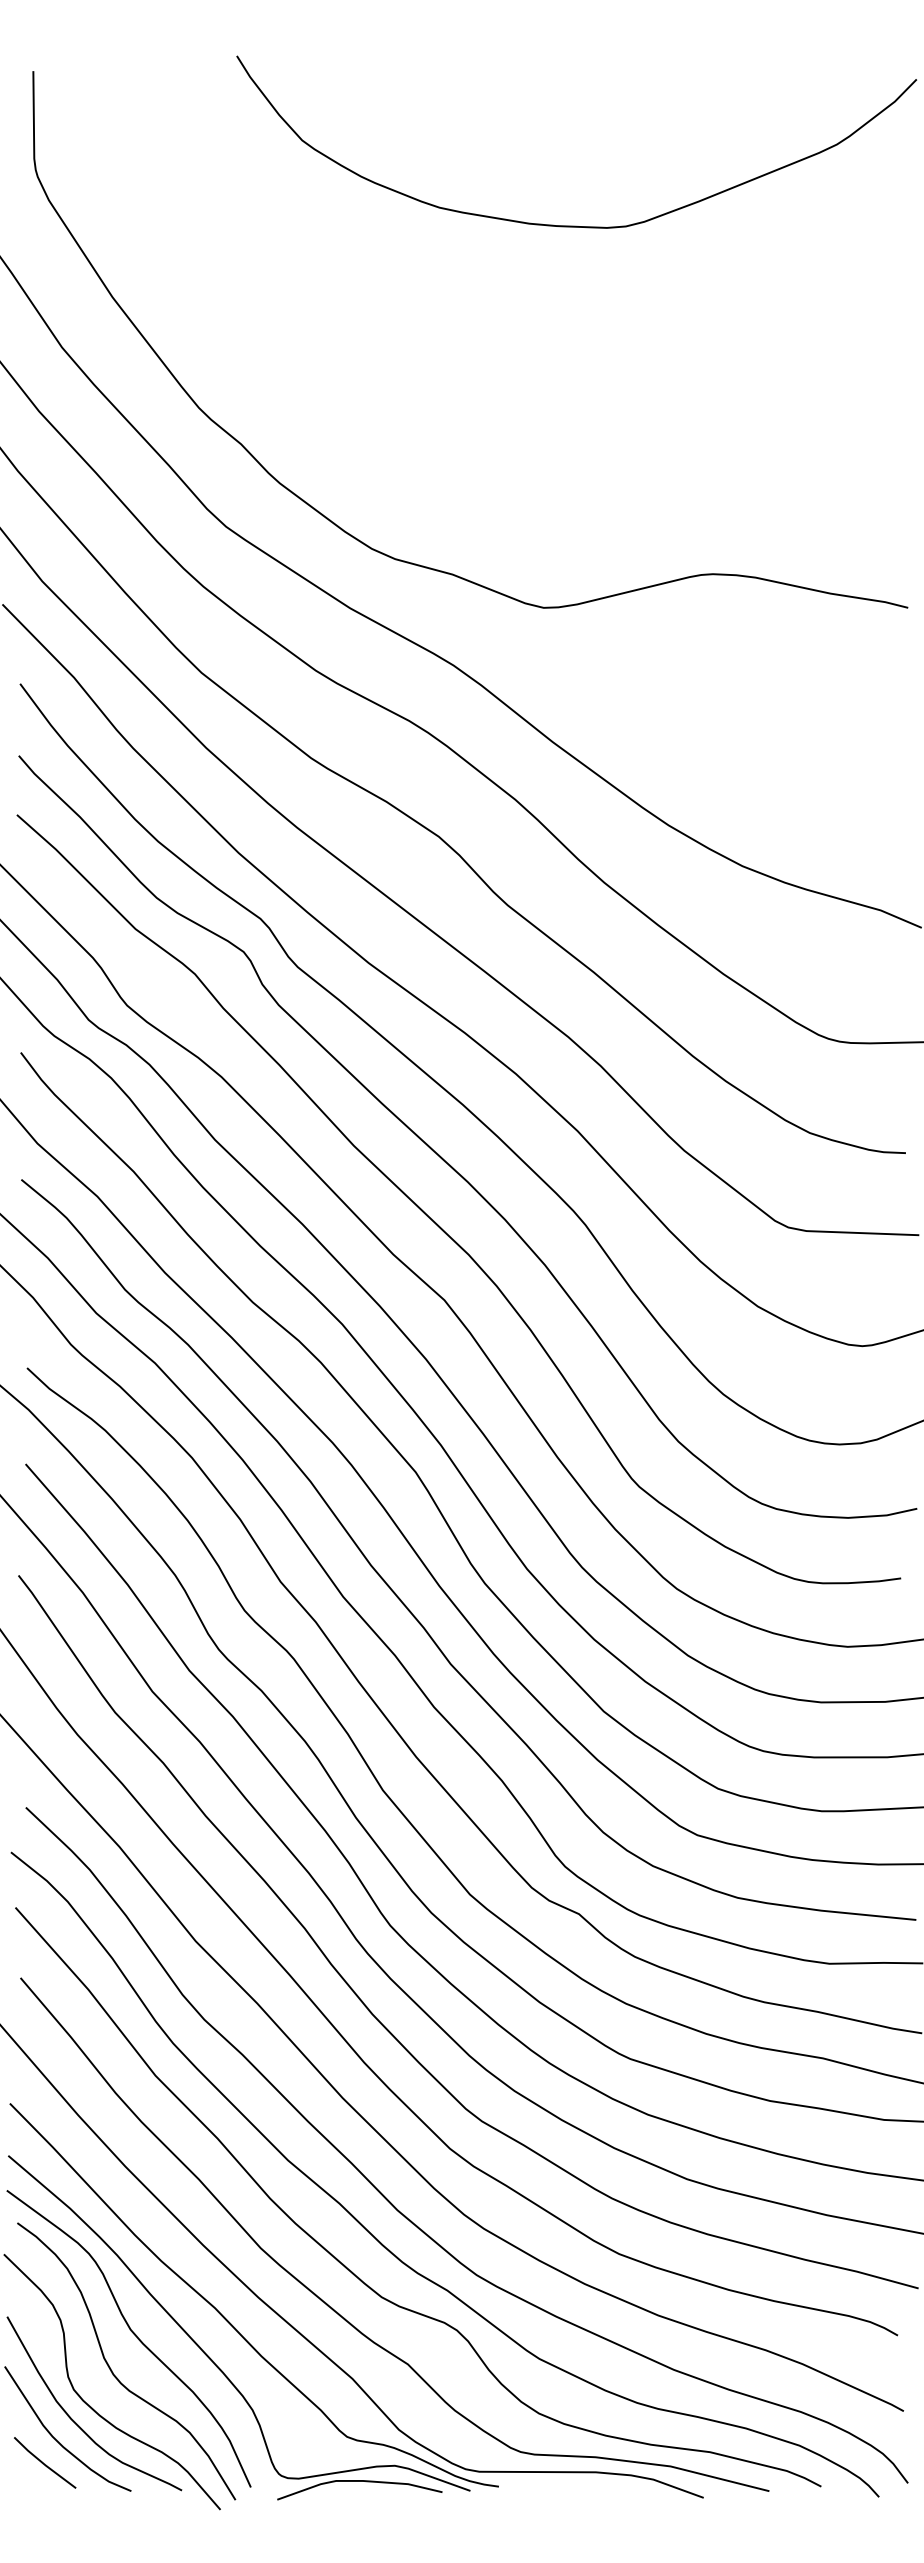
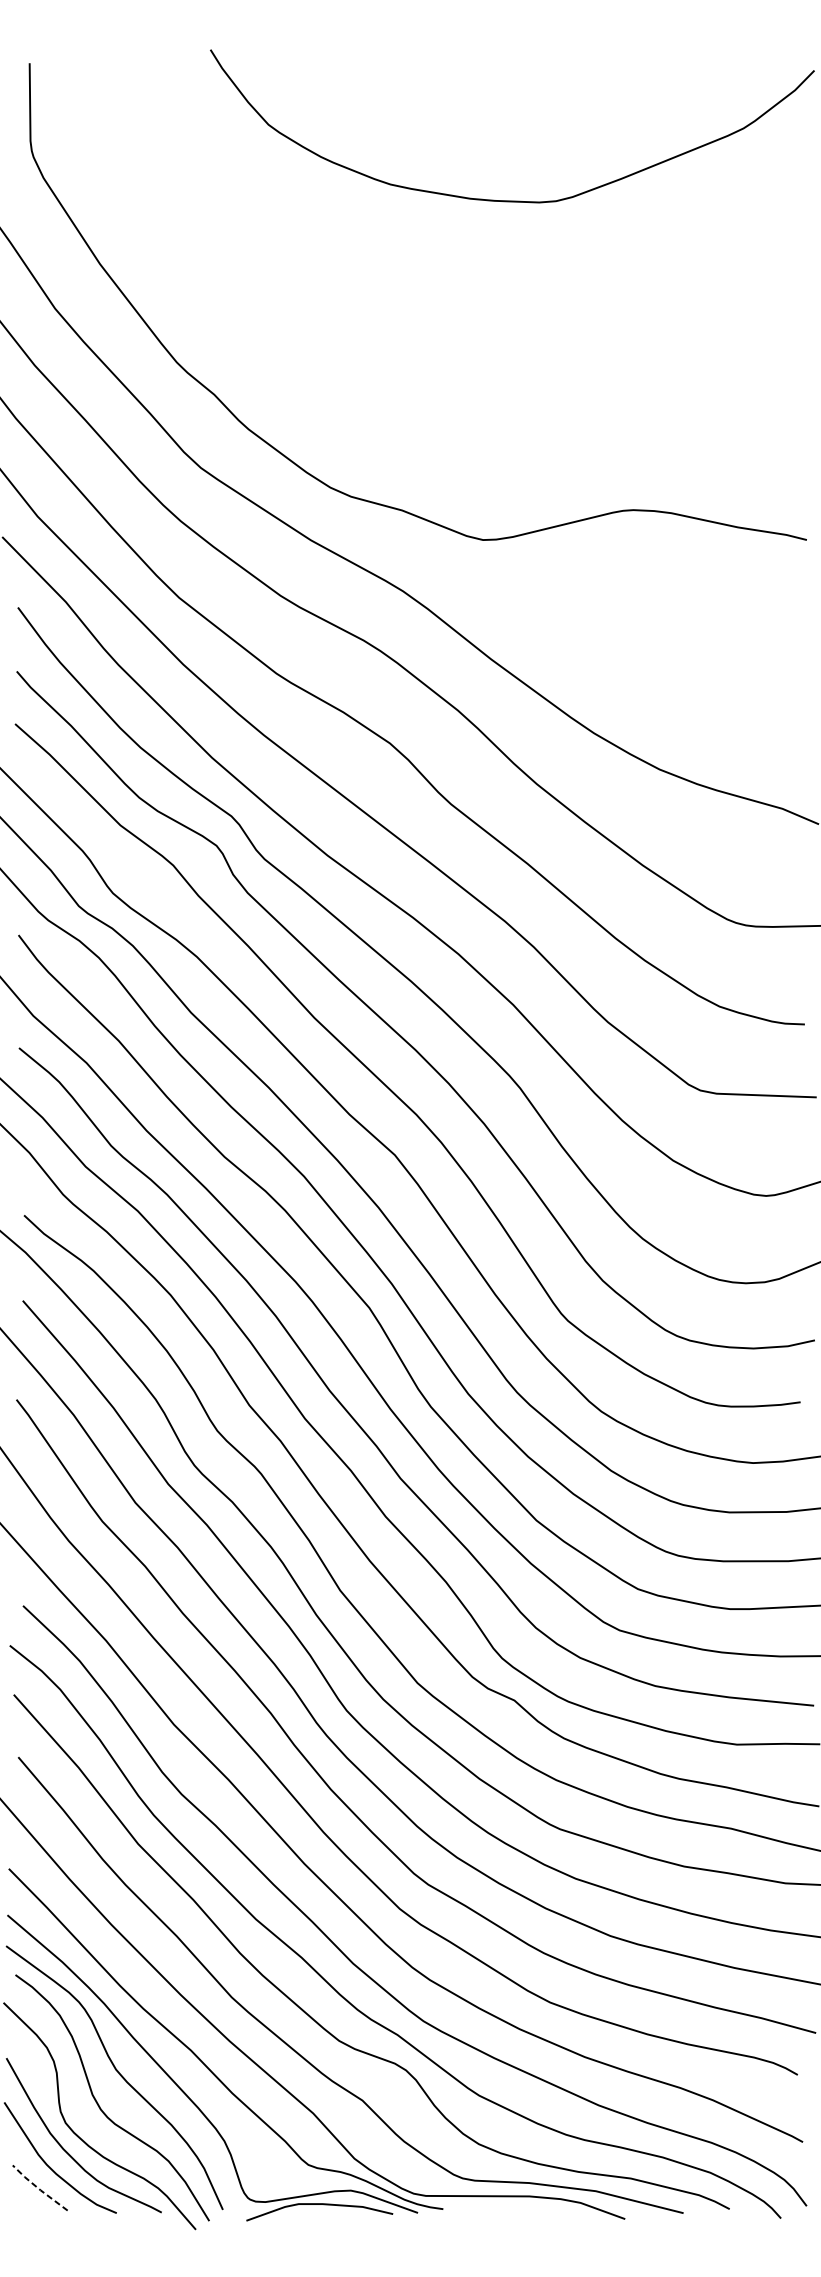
line: (43, 2463) -> (38, 2188), solid -> dashed

